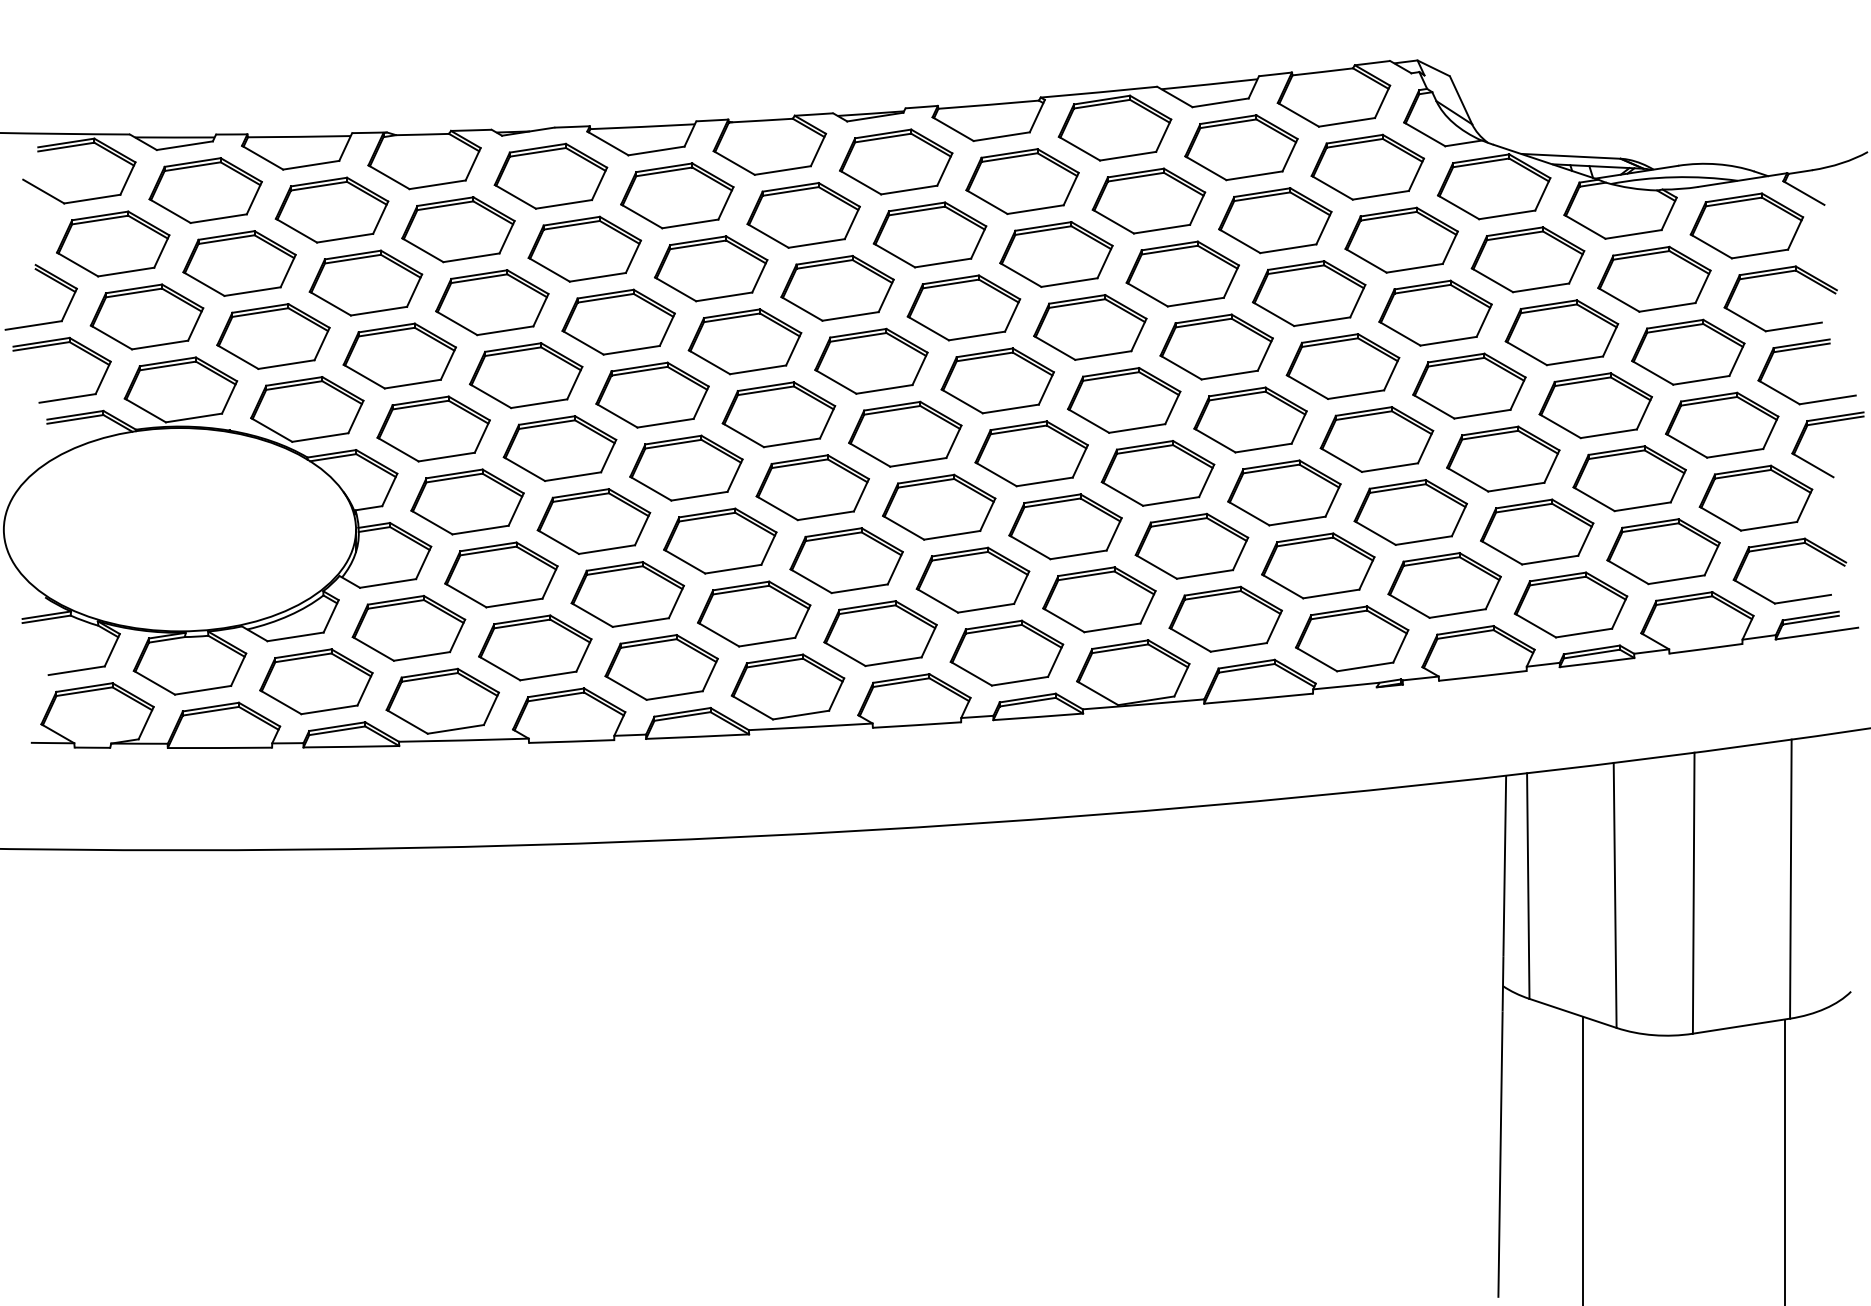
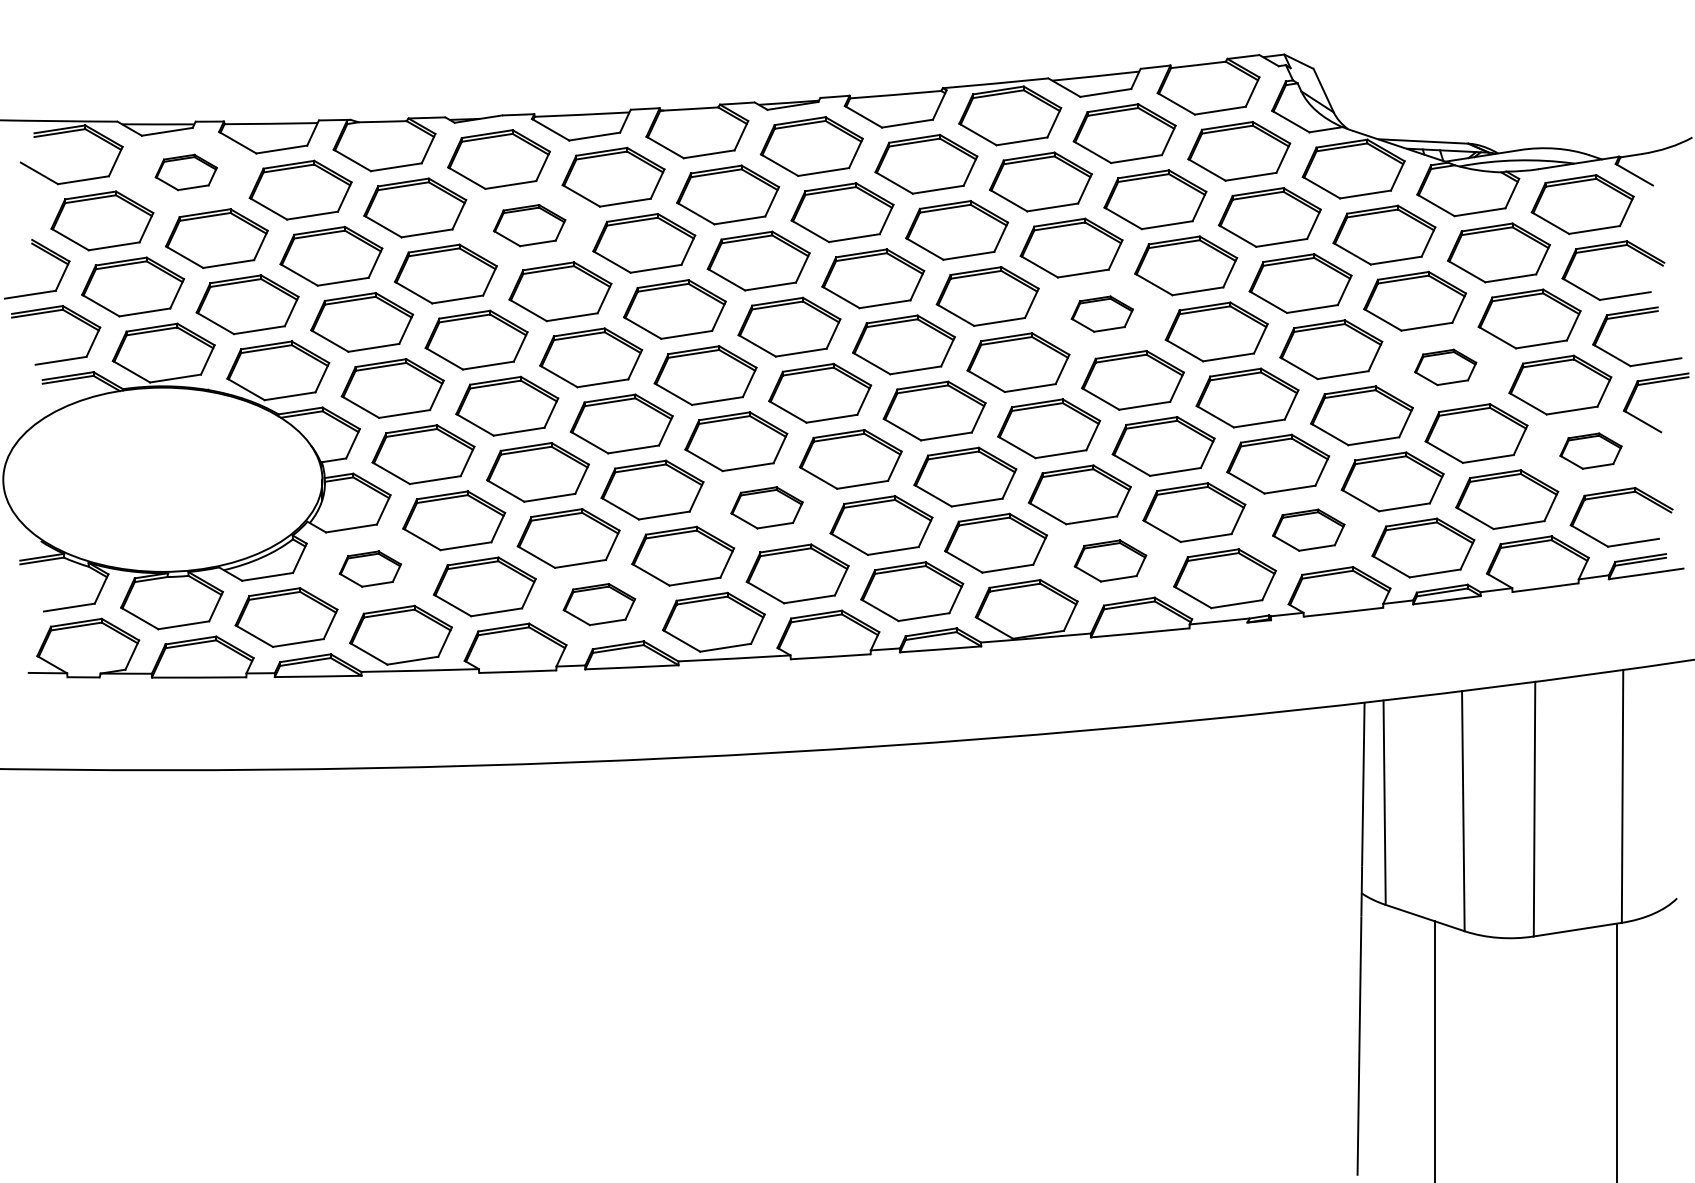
part: (206, 190) -> (186, 172), size x0.6
part: (584, 249) -> (529, 225), size x0.7
part: (1216, 346) -> (1102, 313), size x0.6
part: (1595, 405) -> (1445, 367), size x0.6
part: (1755, 497) -> (1590, 450), size x0.6
part: (846, 560) -> (766, 507), size x0.7
part: (1444, 584) -> (1308, 529), size x0.7
part: (1225, 618) -> (1110, 560), size x0.7
part: (409, 627) -> (370, 568), size x0.6
part: (661, 667) -> (599, 604), size x0.7

